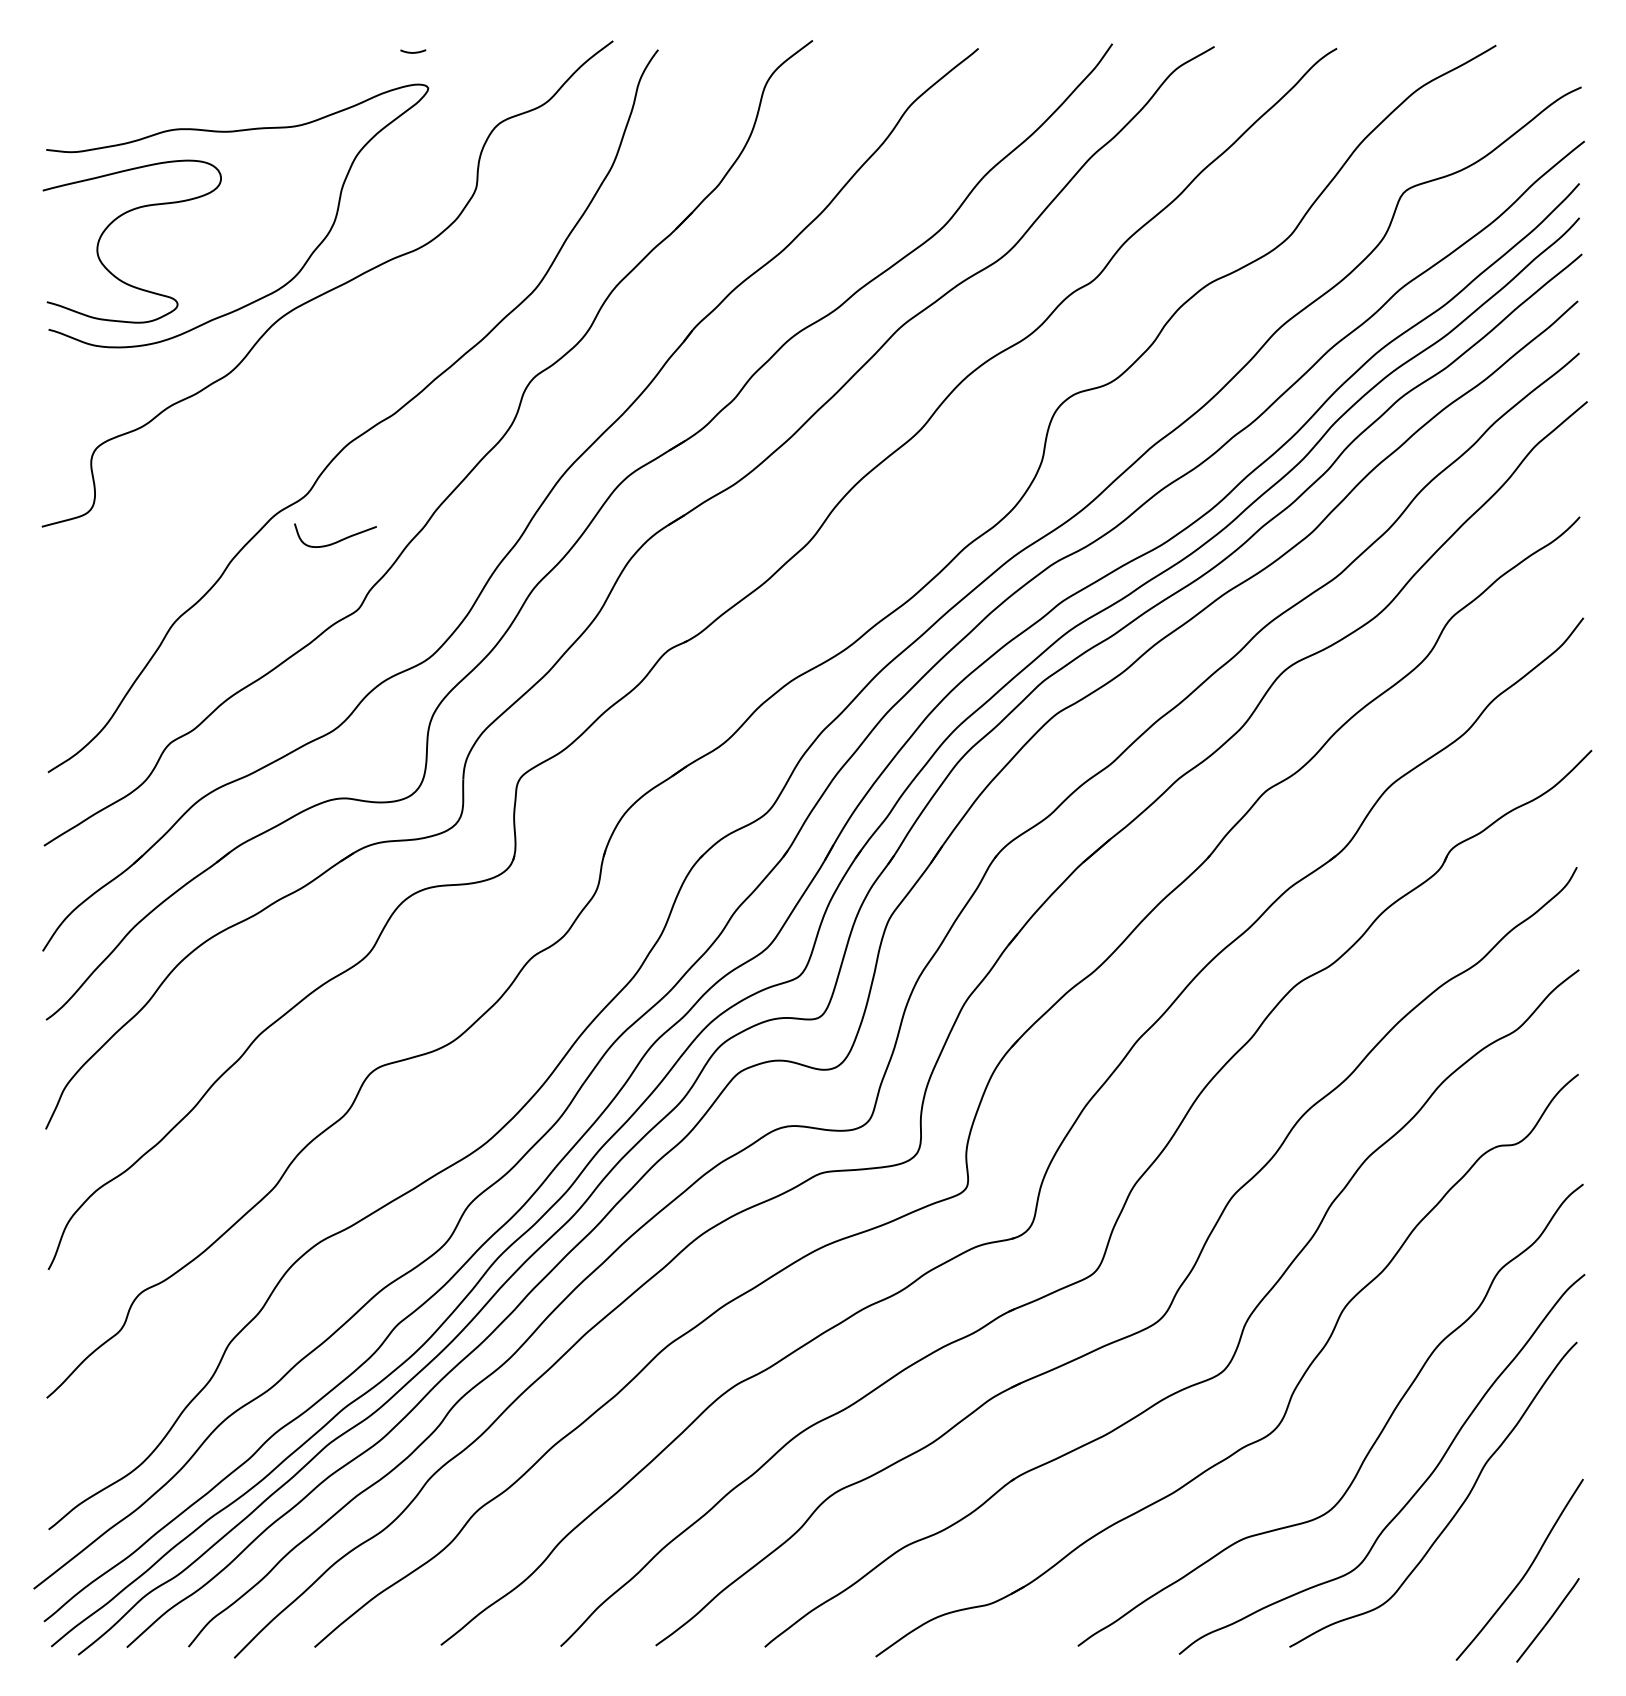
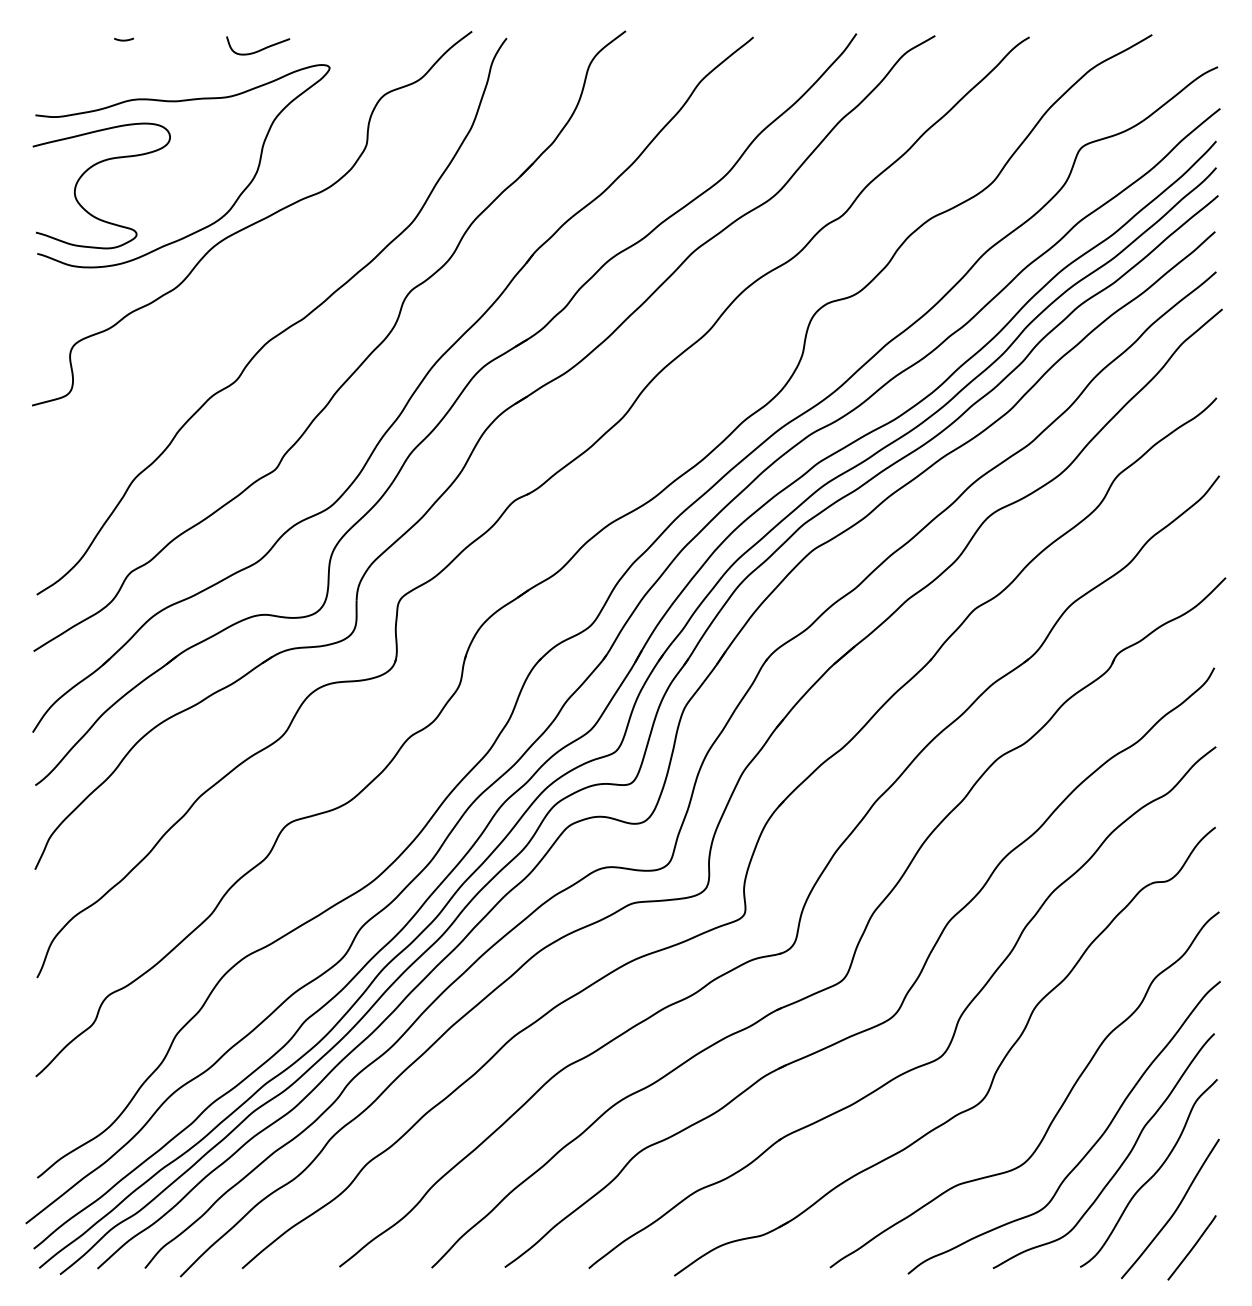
curve: (413, 52) -> (124, 40), moved
curve: (338, 540) -> (260, 49), moved
curve: (1495, 1527) -> (1151, 1176), added

